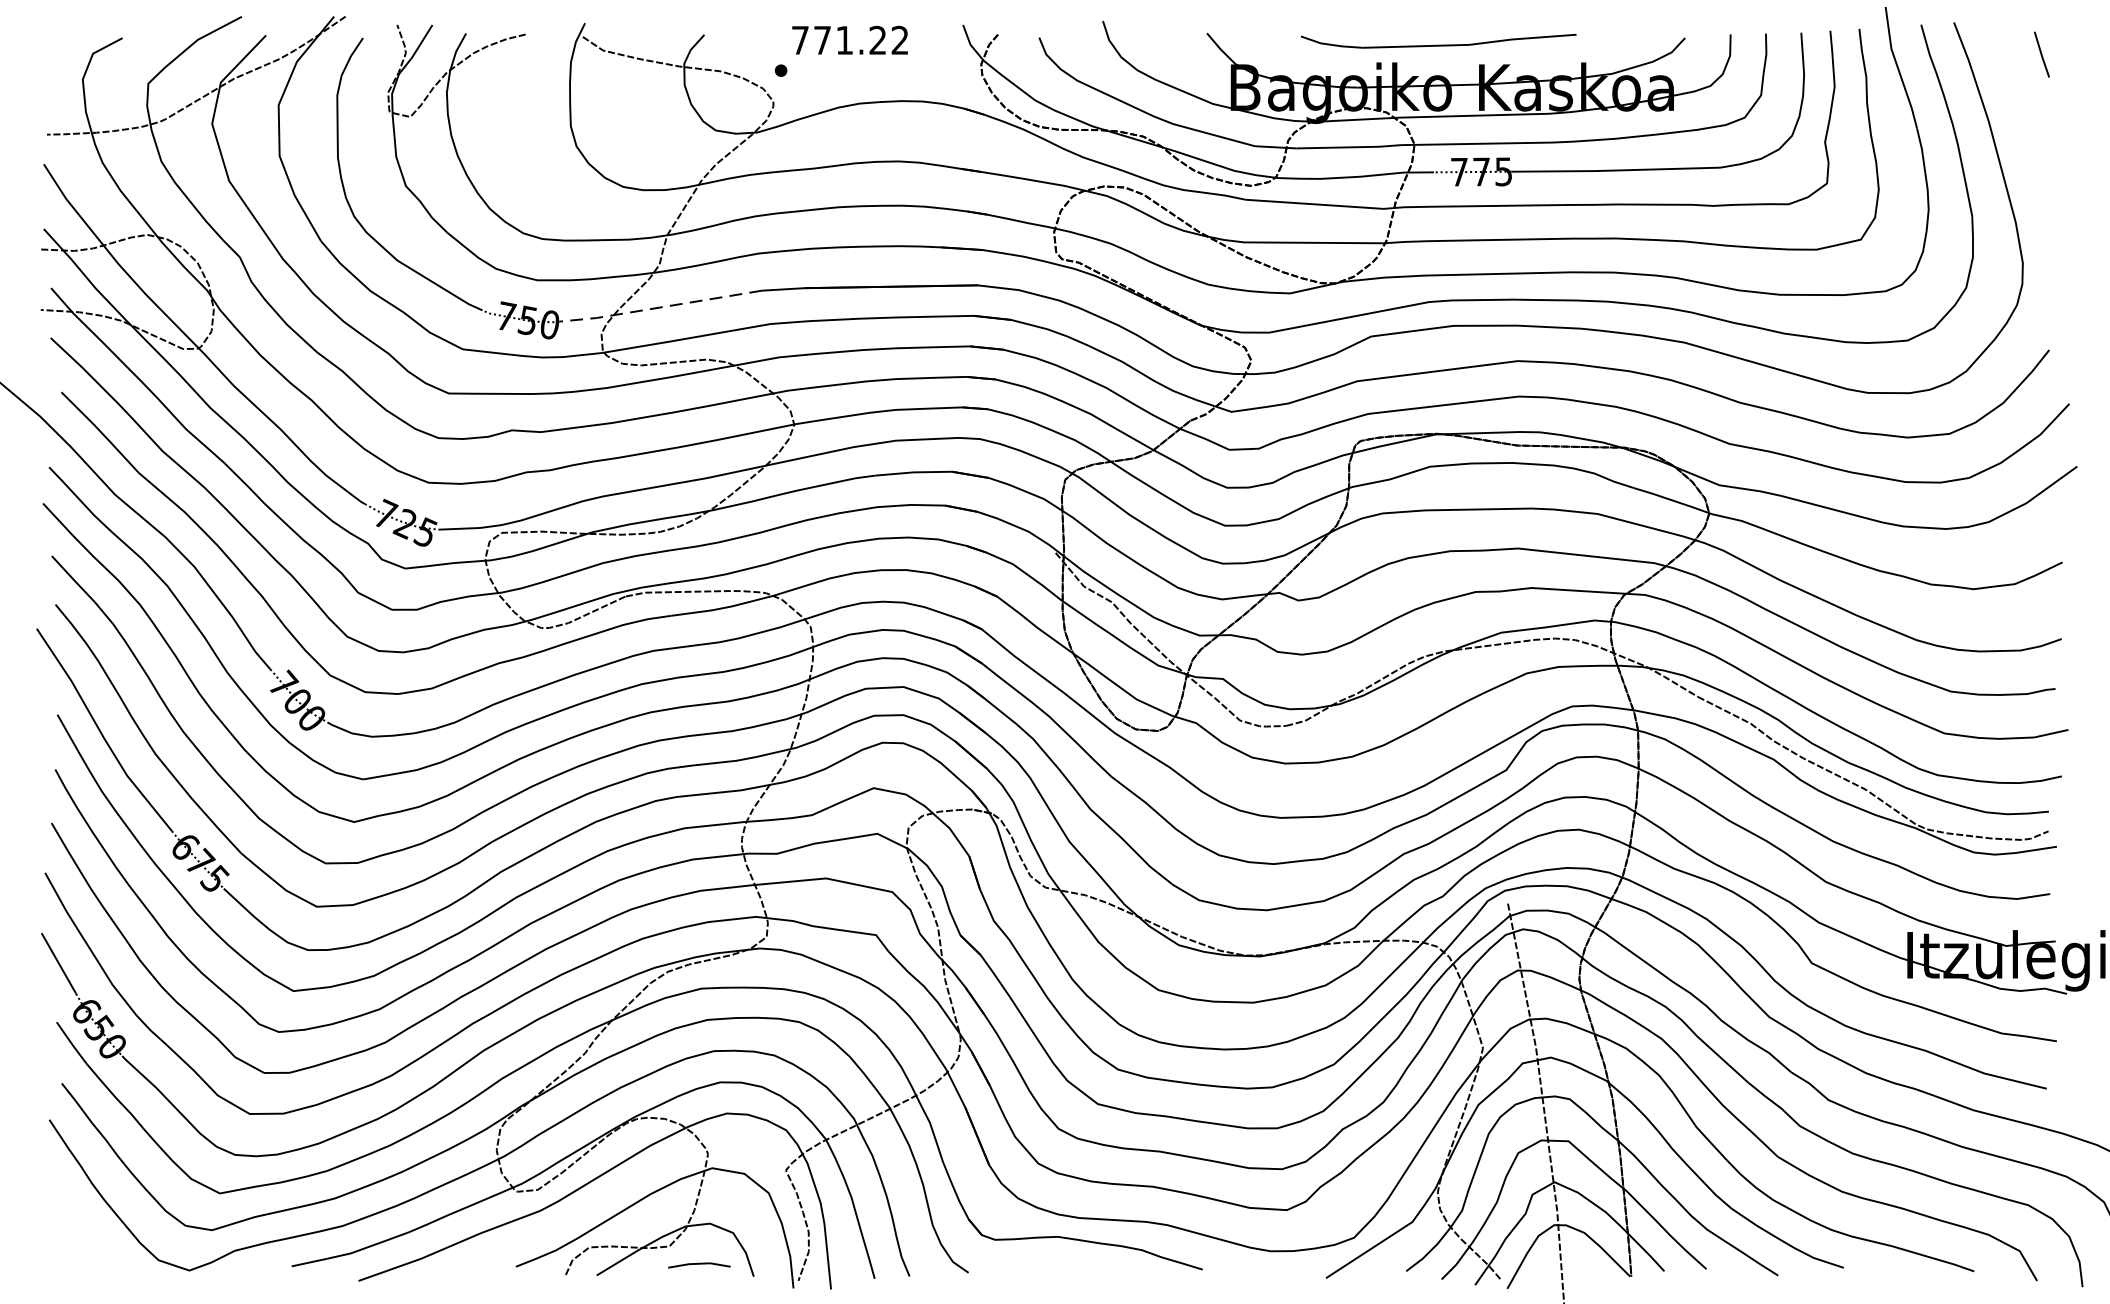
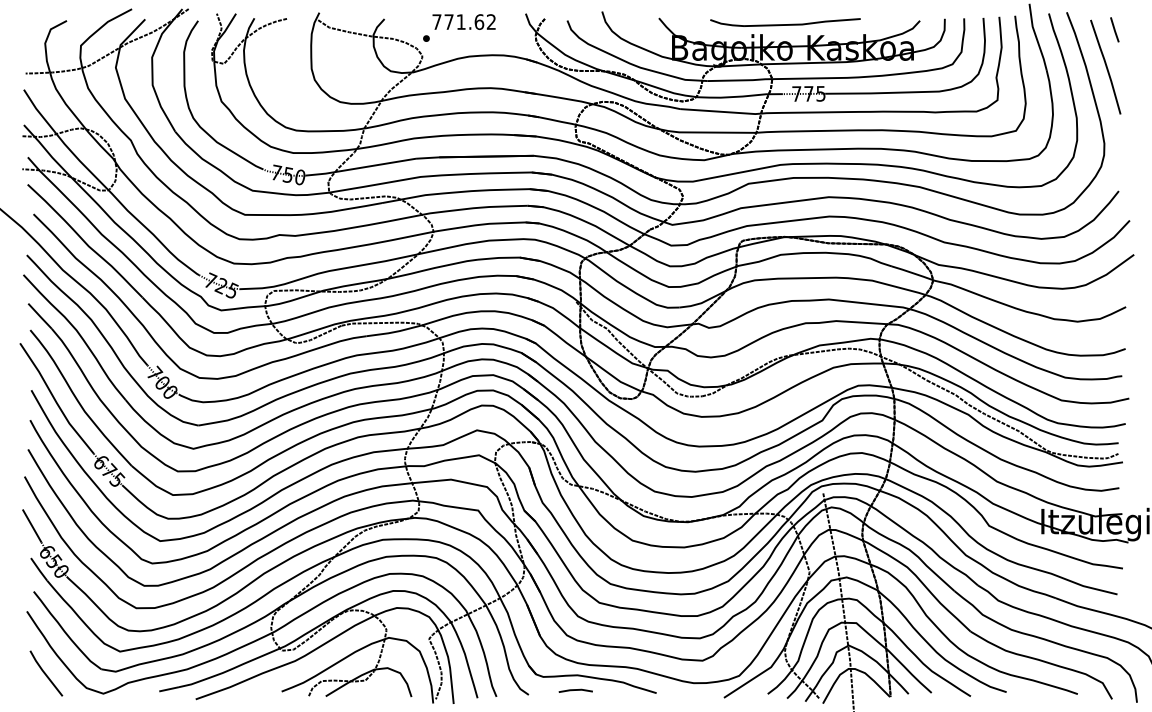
text: (878, 39) -> (479, 21), 771.22 -> 771.62
curve: (2024, 121) -> (1105, 66), added
line: (660, 306) -> (360, 167), dashed -> solid
line: (85, 1233) -> (46, 673), added
line: (698, 1264) -> (575, 690), moved

